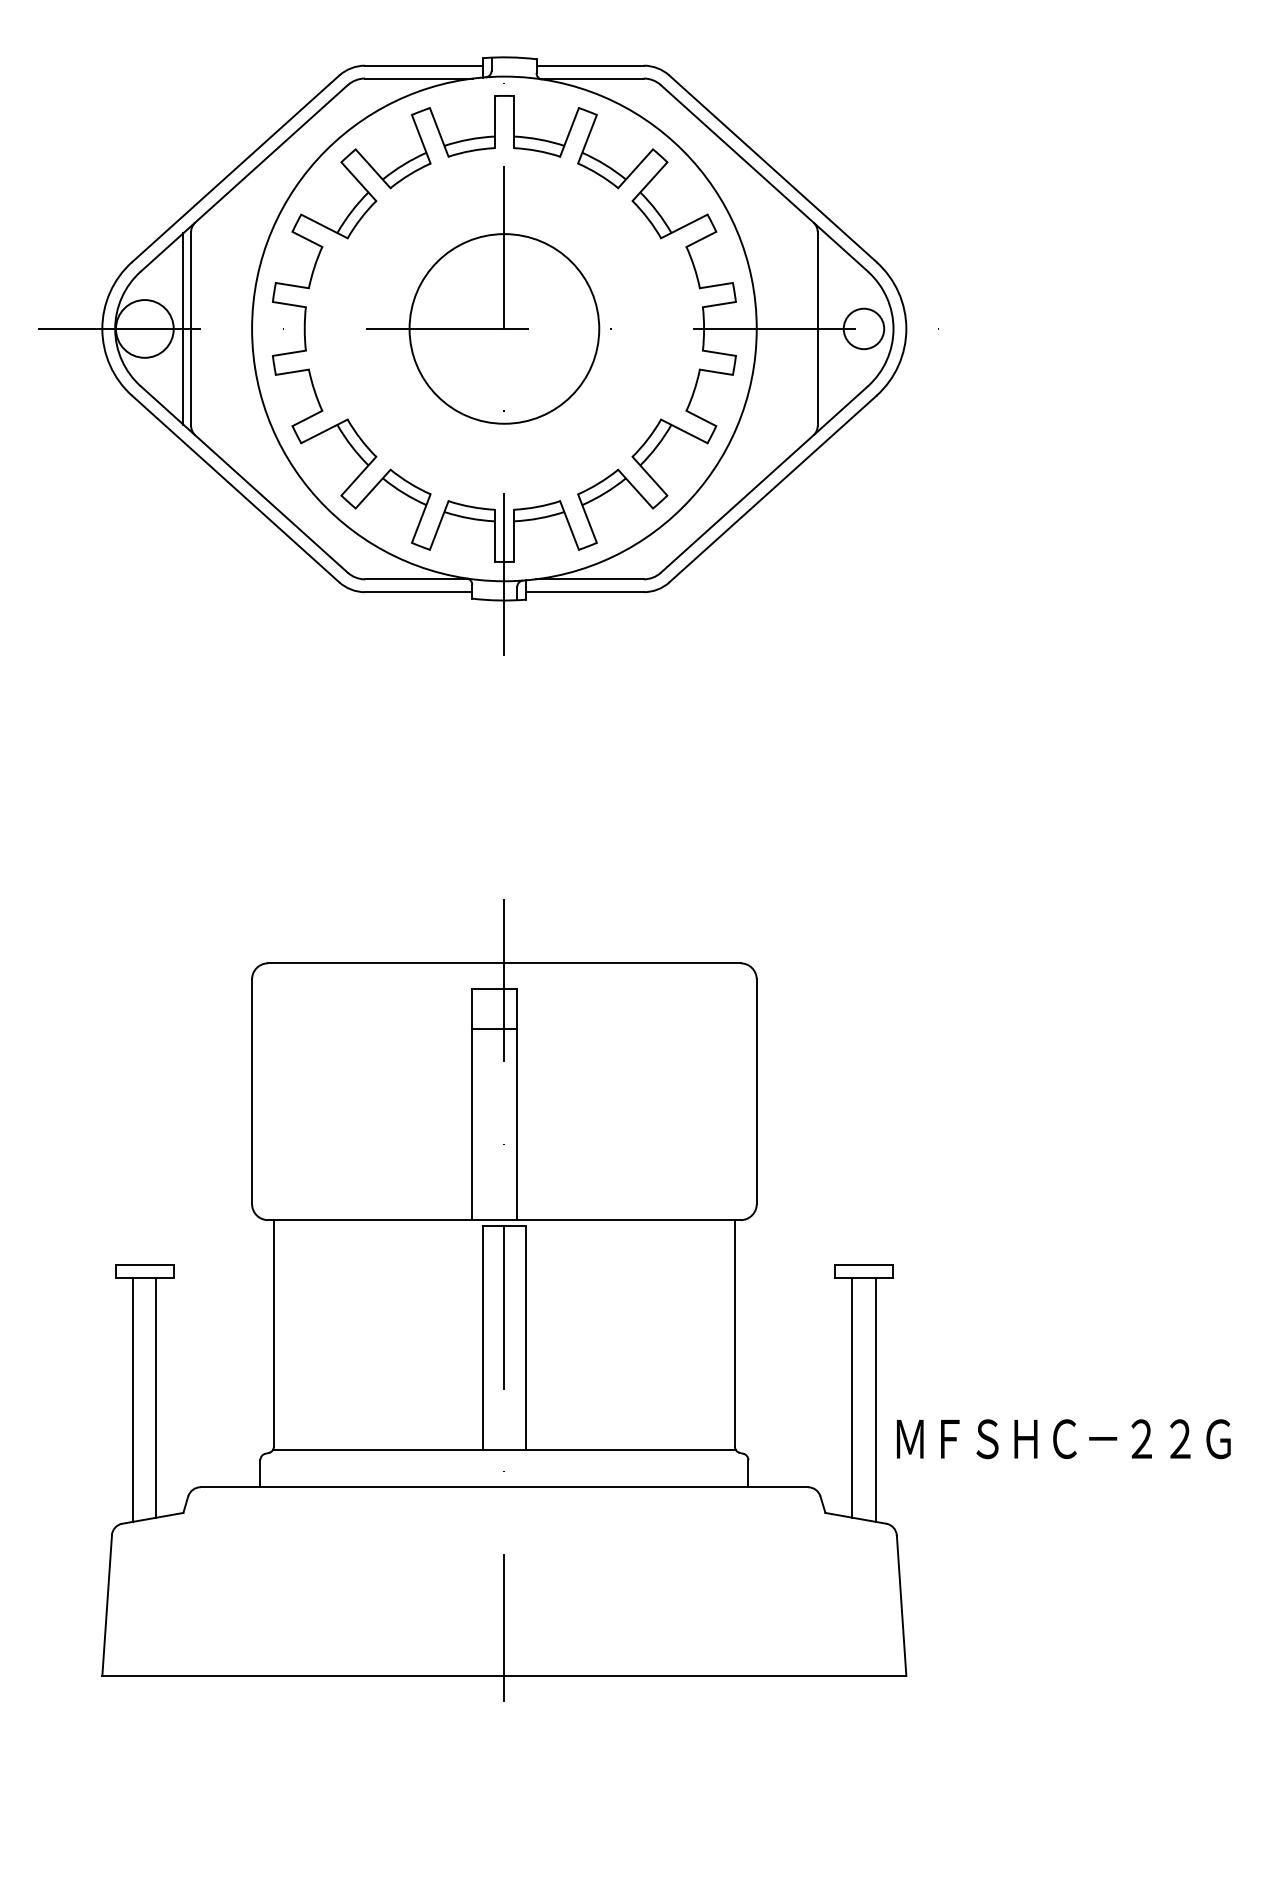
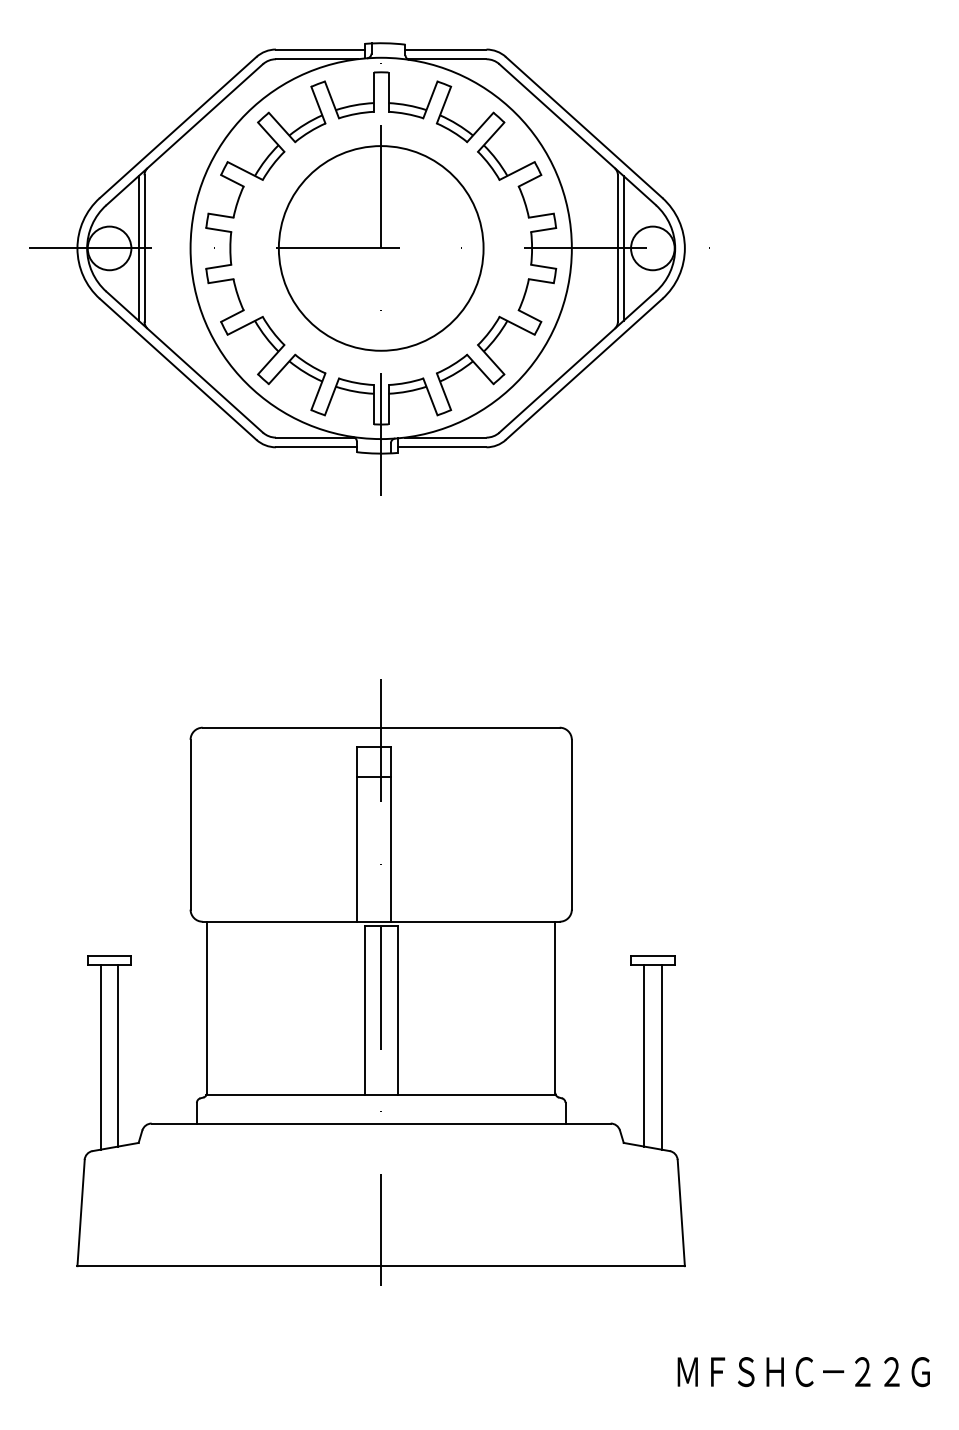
circle: (503, 328) -> (380, 248), size x1.43
line: (825, 328) -> (623, 248), added
circle: (863, 328) -> (652, 248), size x1.43
text: (1063, 1439) -> (803, 1372), moved

